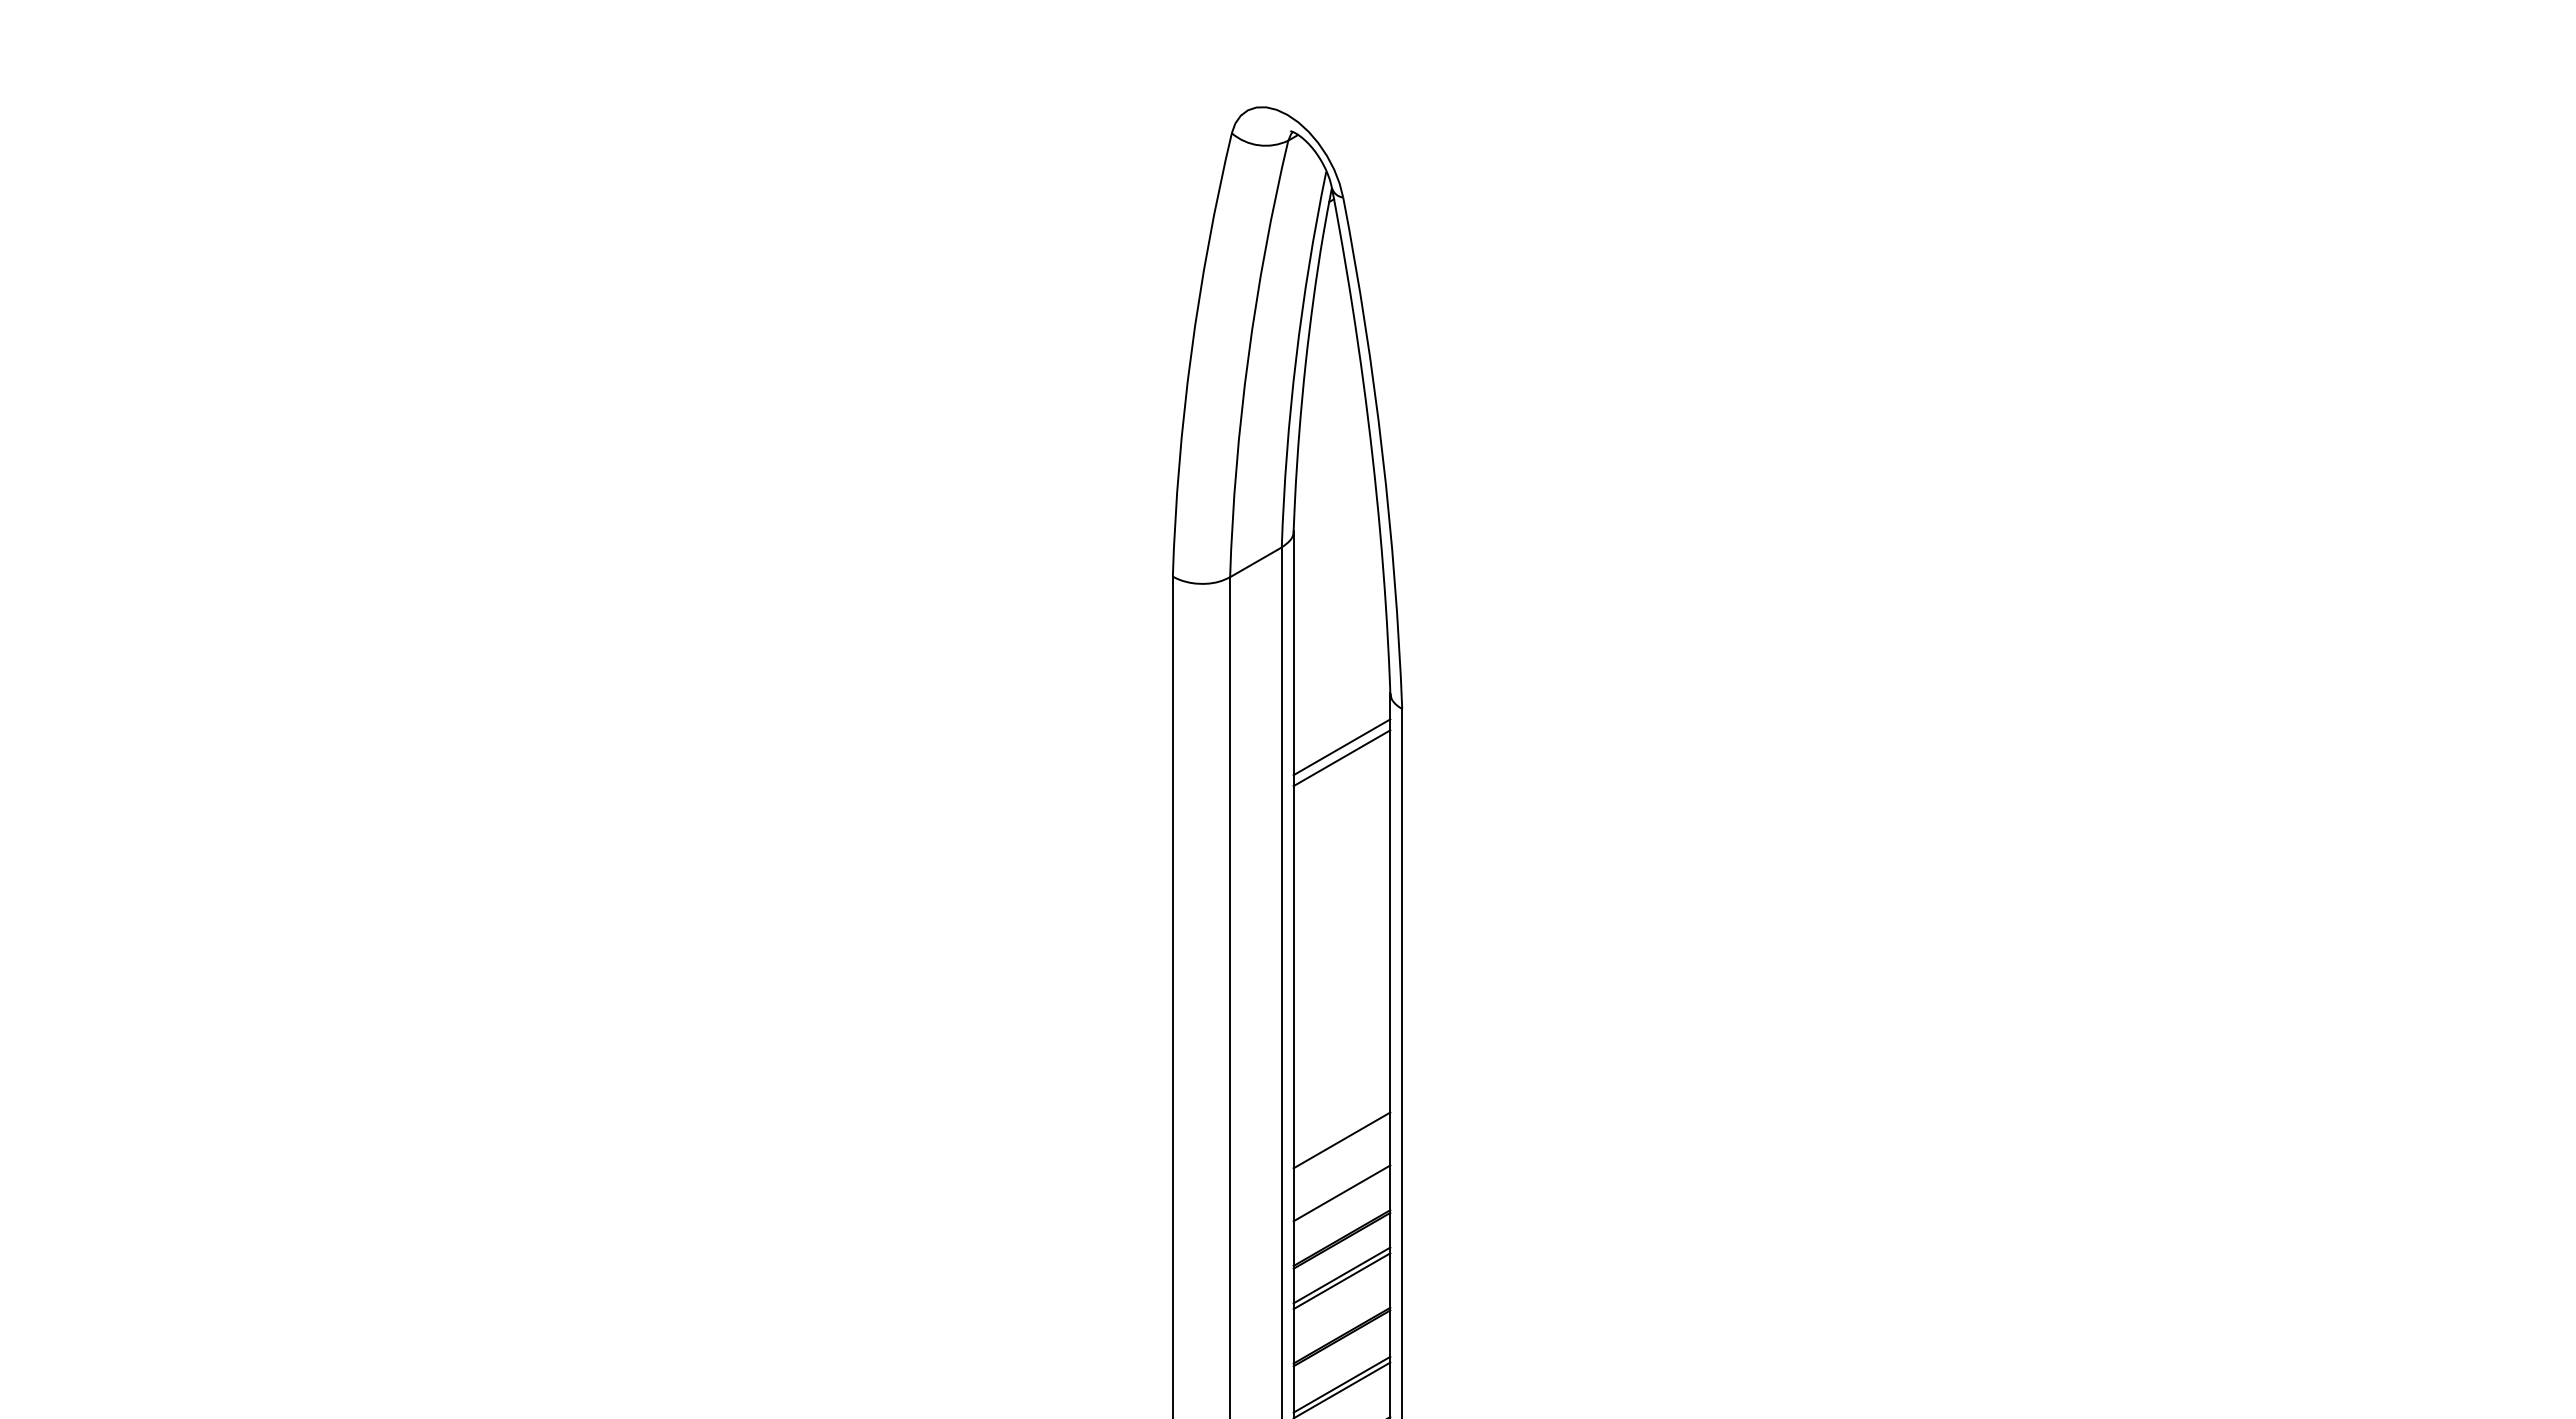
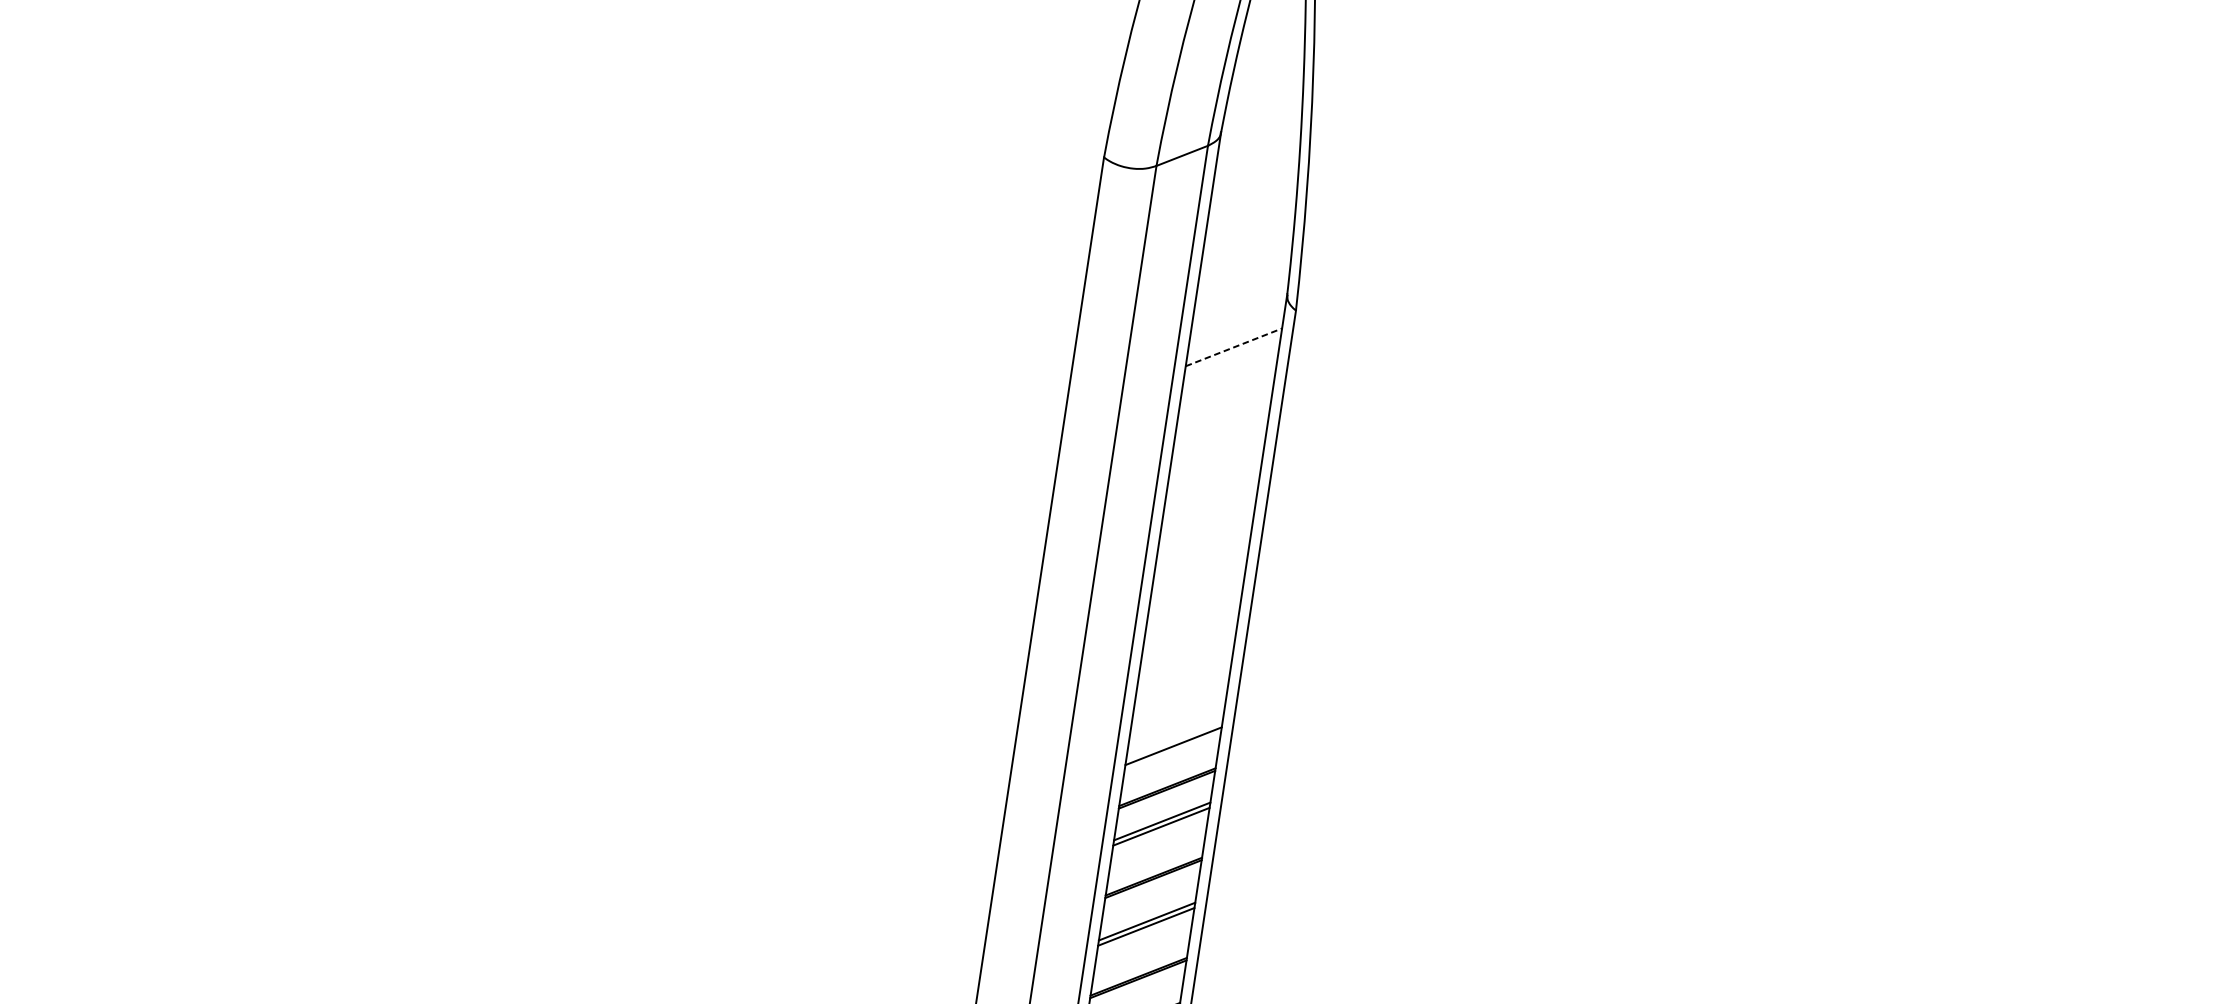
line: (1341, 747) -> (1234, 337), removed
line: (1341, 758) -> (1233, 347), solid -> dashed
line: (1341, 1140) -> (1180, 697), removed

